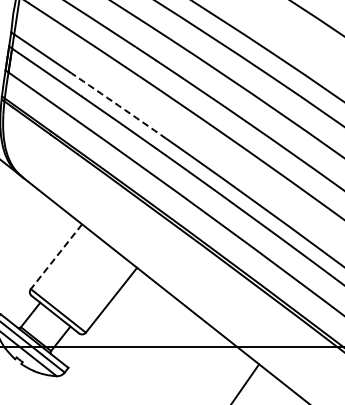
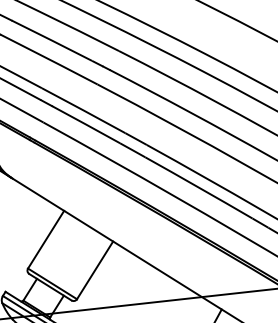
arc: (119, 105) -> (84, 110), dashed -> solid
line: (56, 257) -> (46, 240), dashed -> solid

